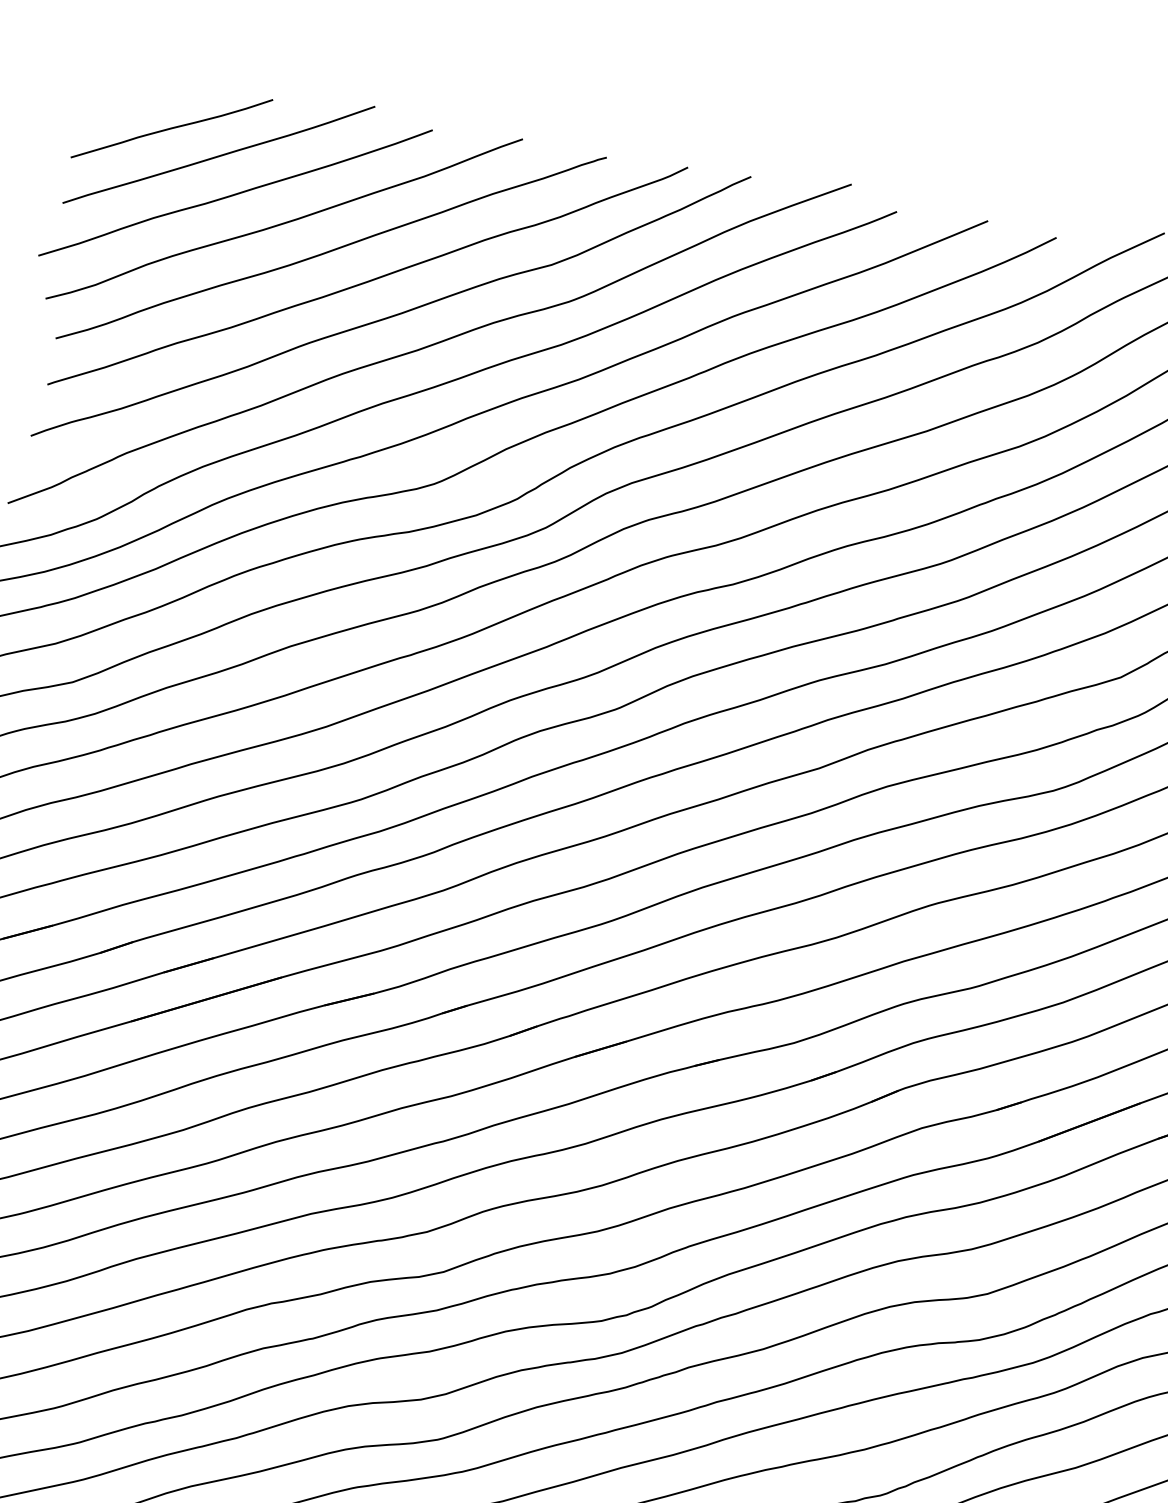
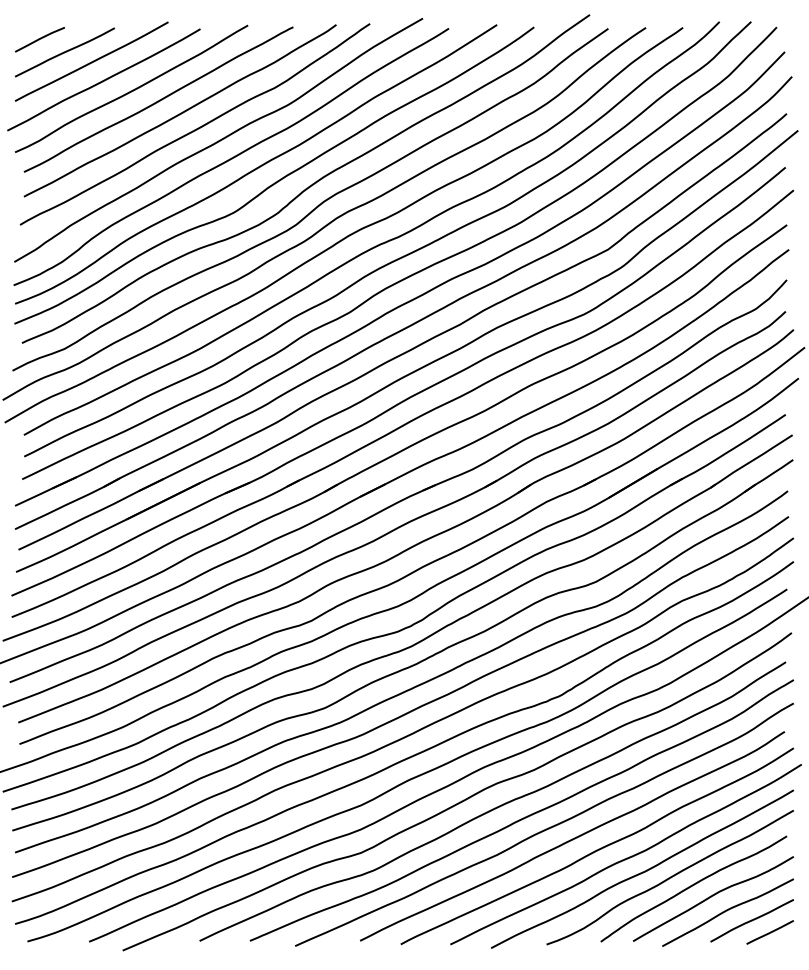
line: (128, 96) -> (39, 39), added

